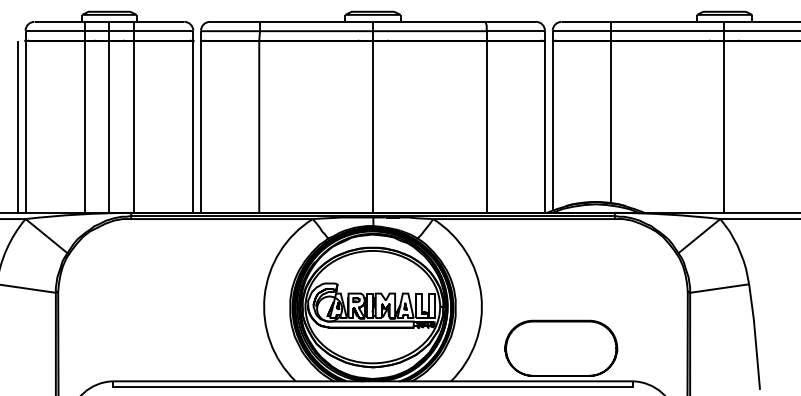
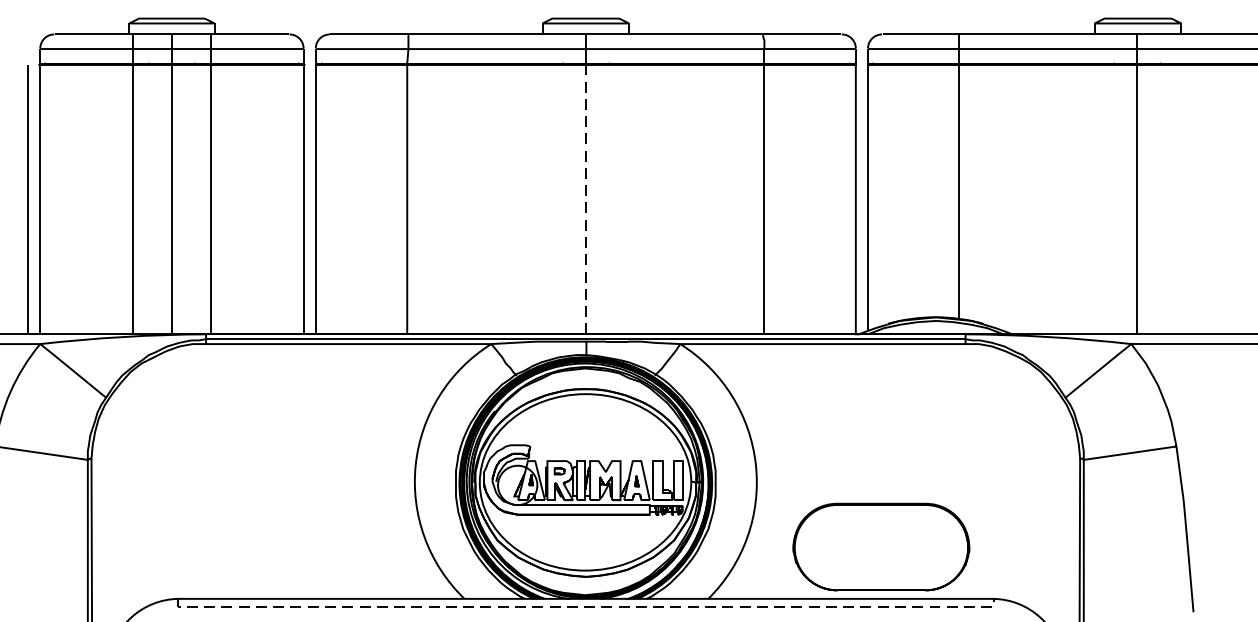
line: (373, 127) -> (586, 200), solid -> dashed
line: (373, 386) -> (586, 606), solid -> dashed

